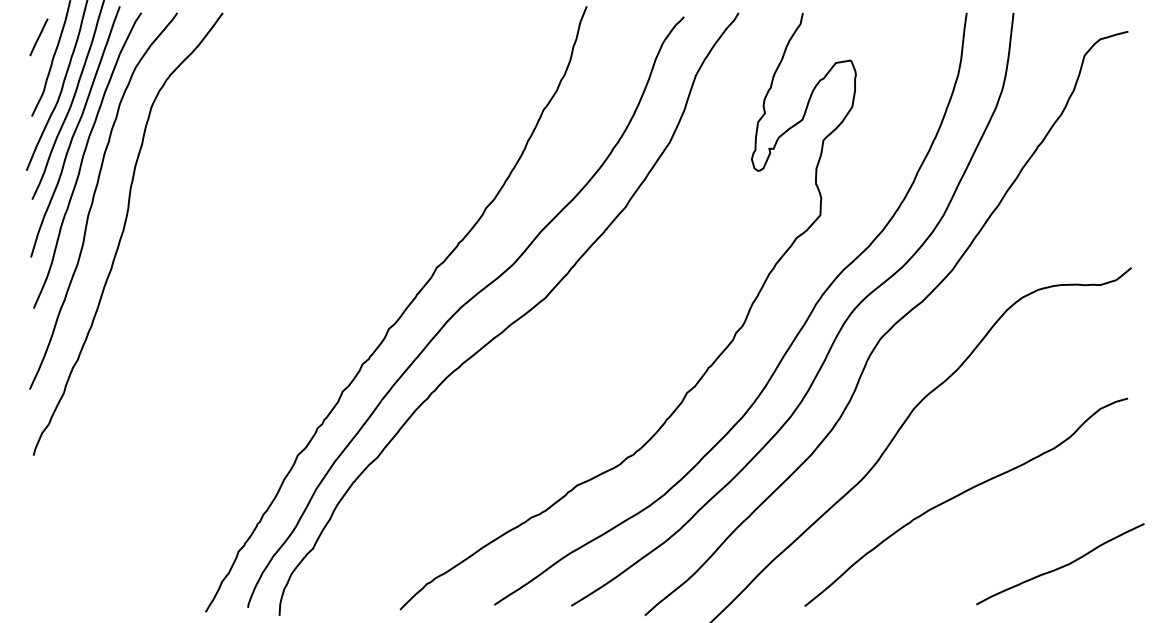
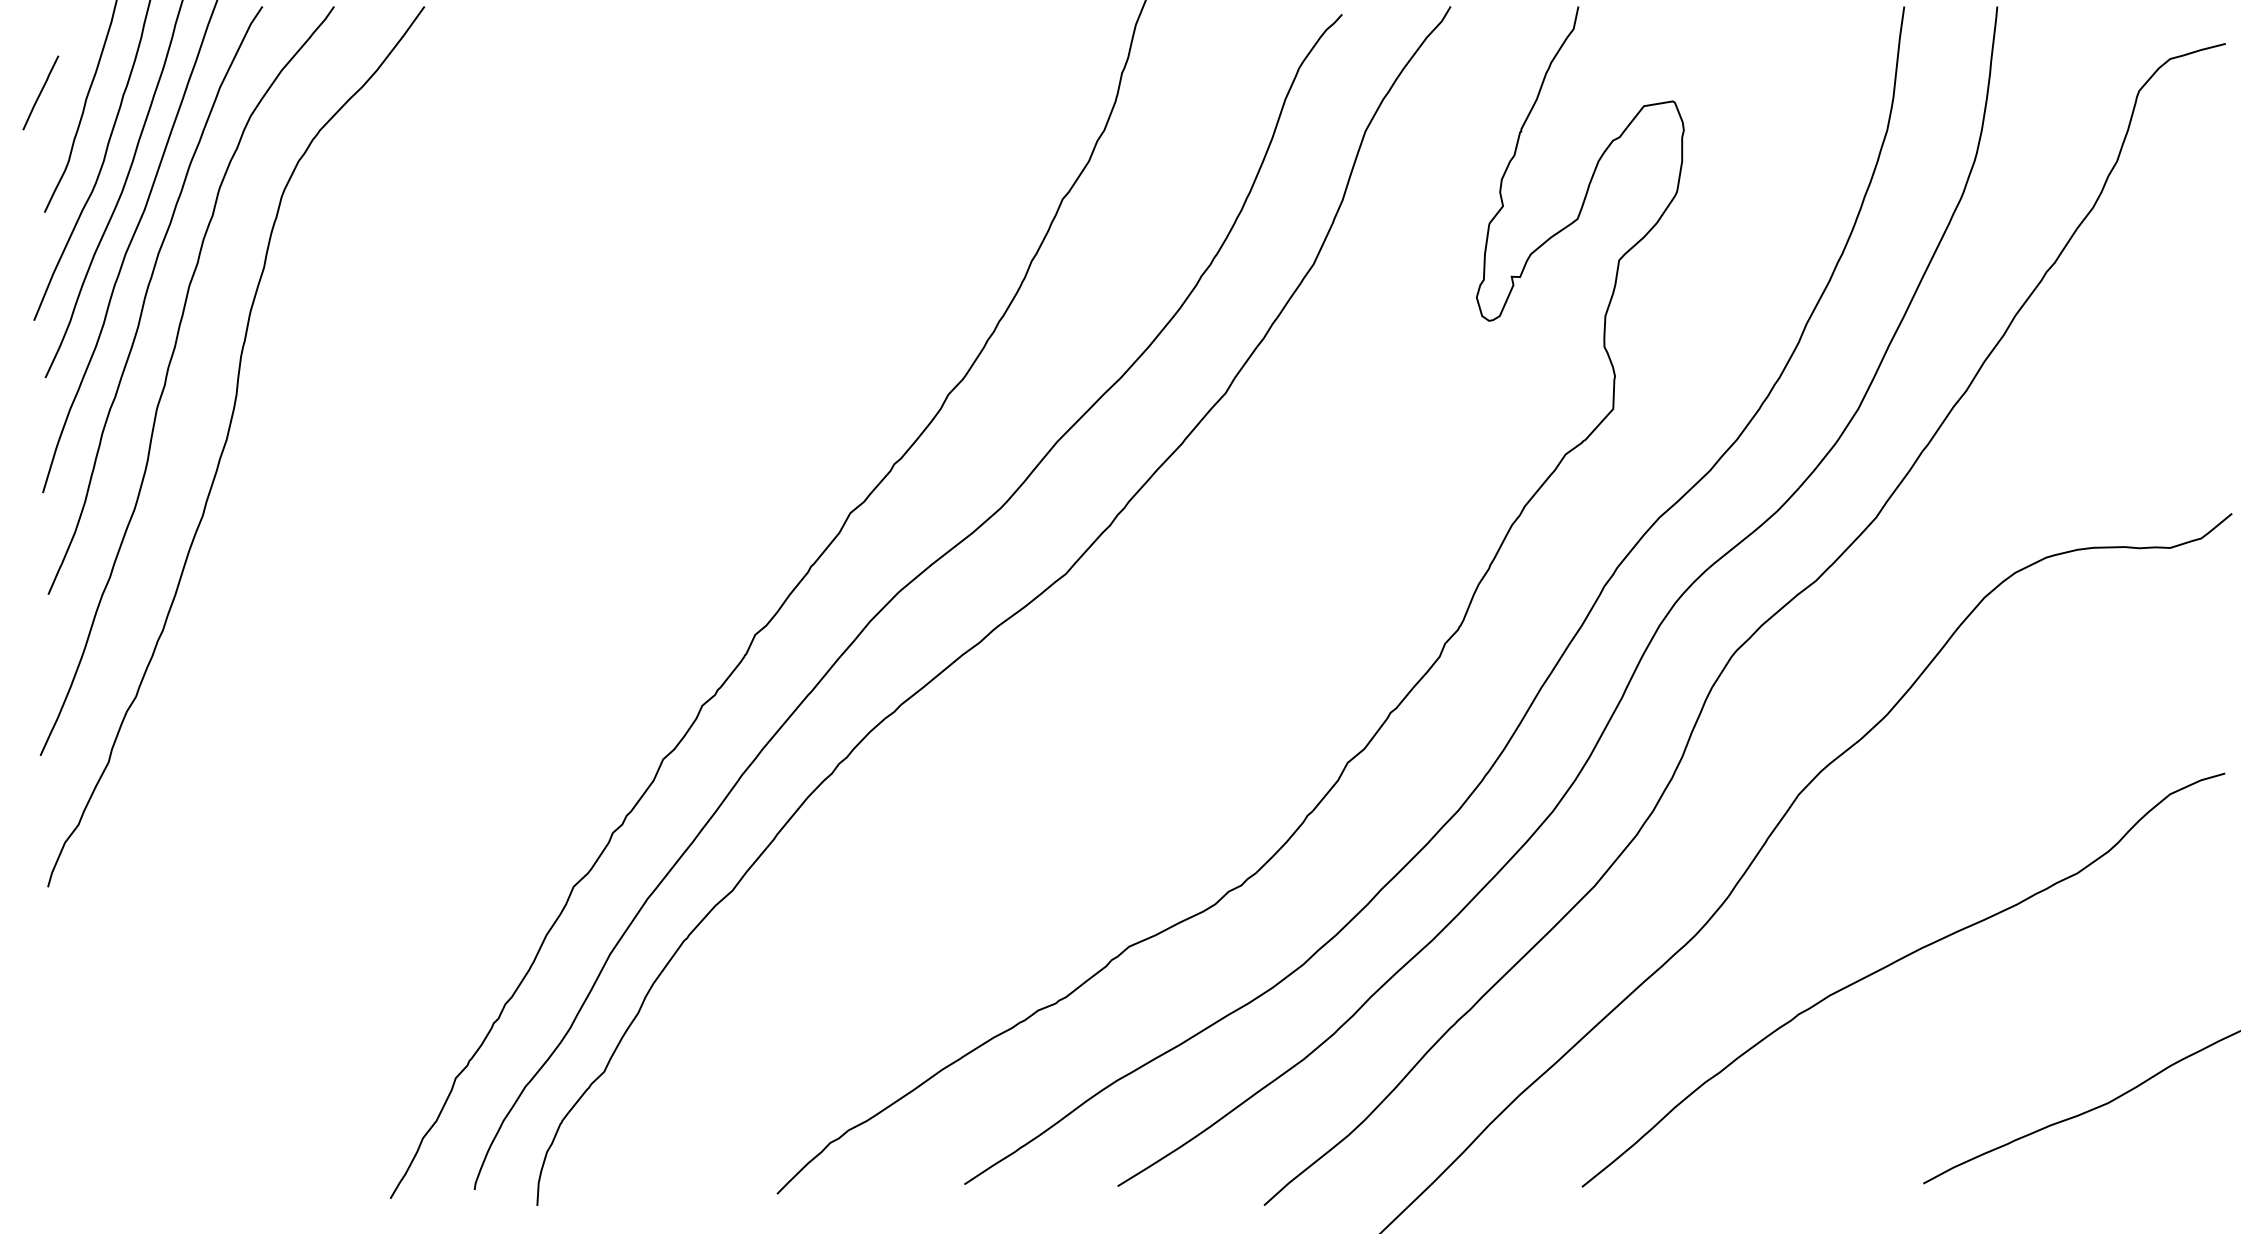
line: (38, 37) -> (39, 93), moved

